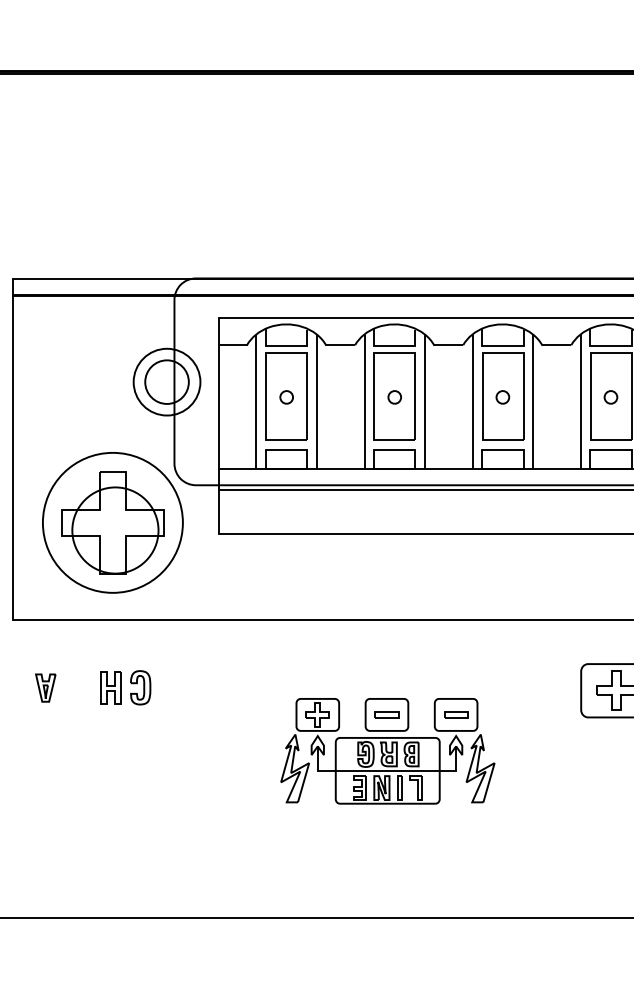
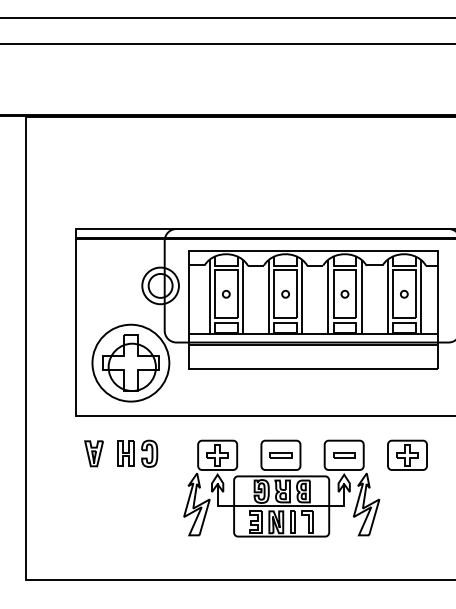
part: (44, 687) -> (93, 453), size x1.67
part: (124, 687) -> (137, 453), size x1.43
part: (387, 751) -> (281, 488), size x1.67

